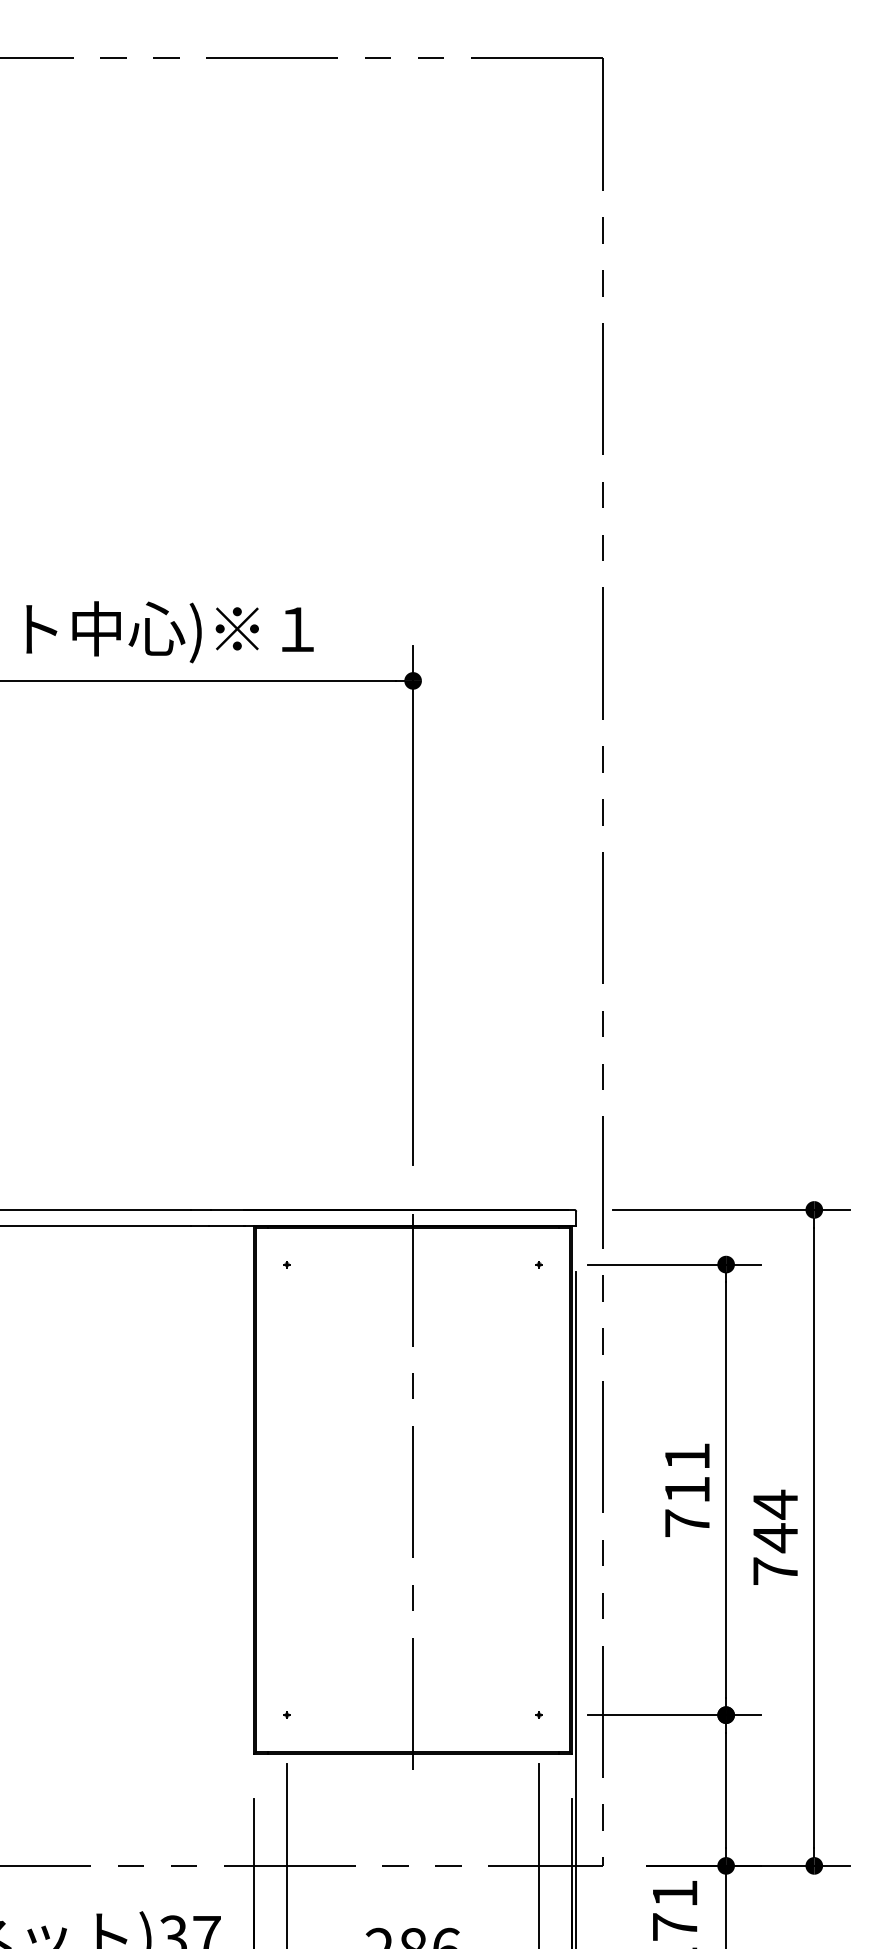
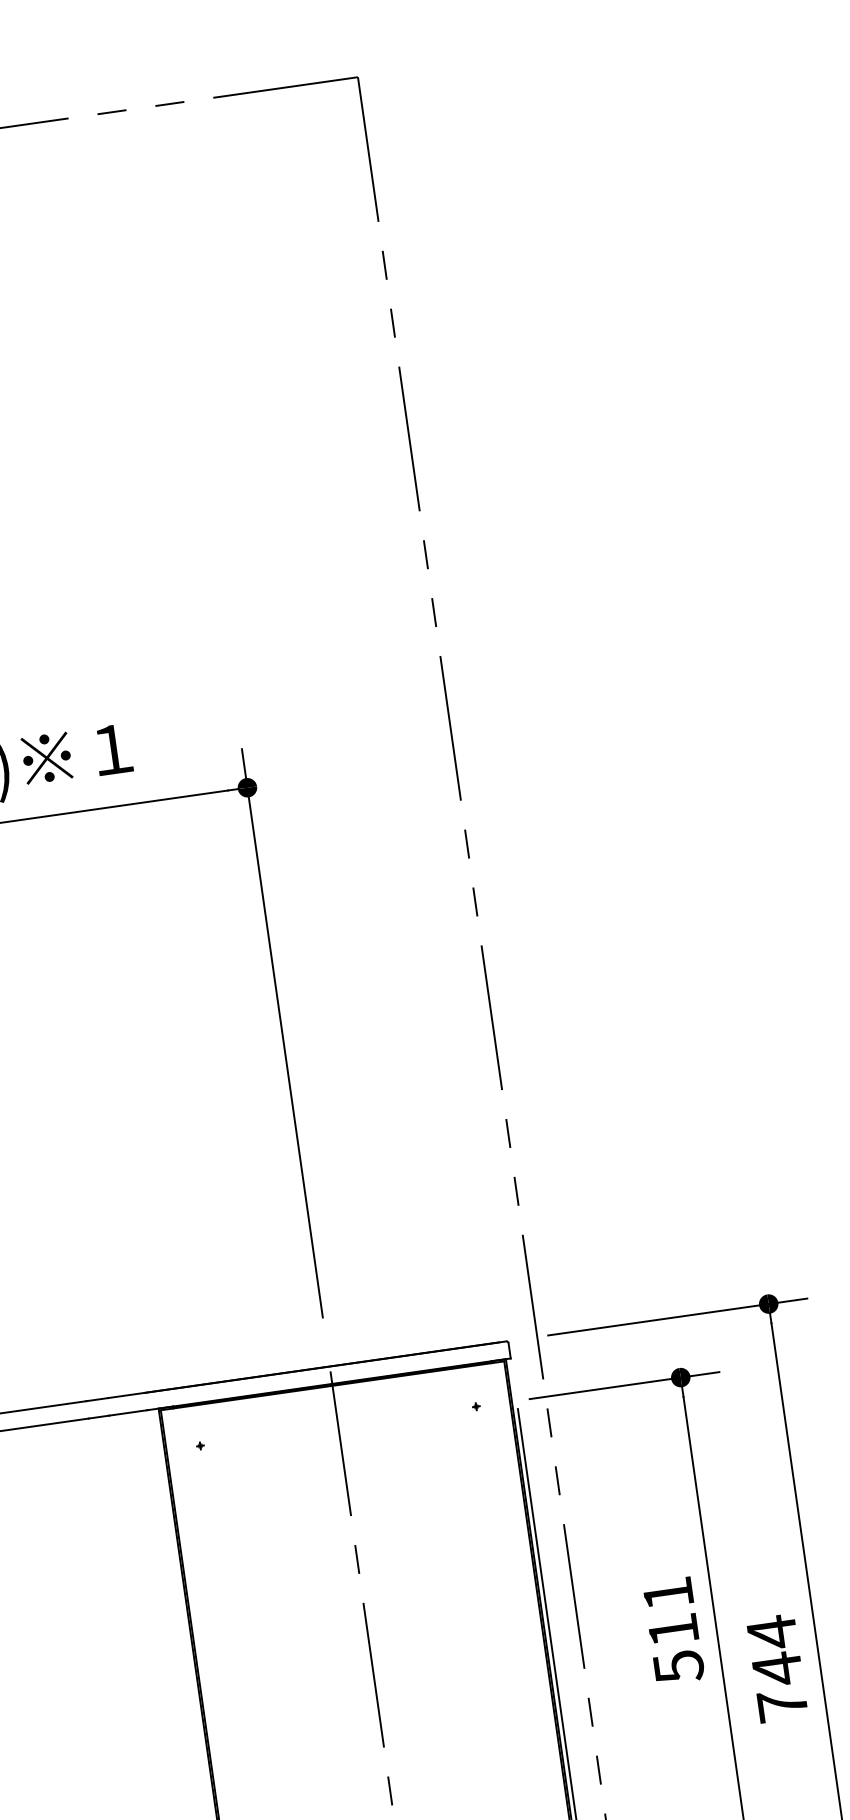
text: (687, 1523) -> (678, 1666), 711 -> 511

